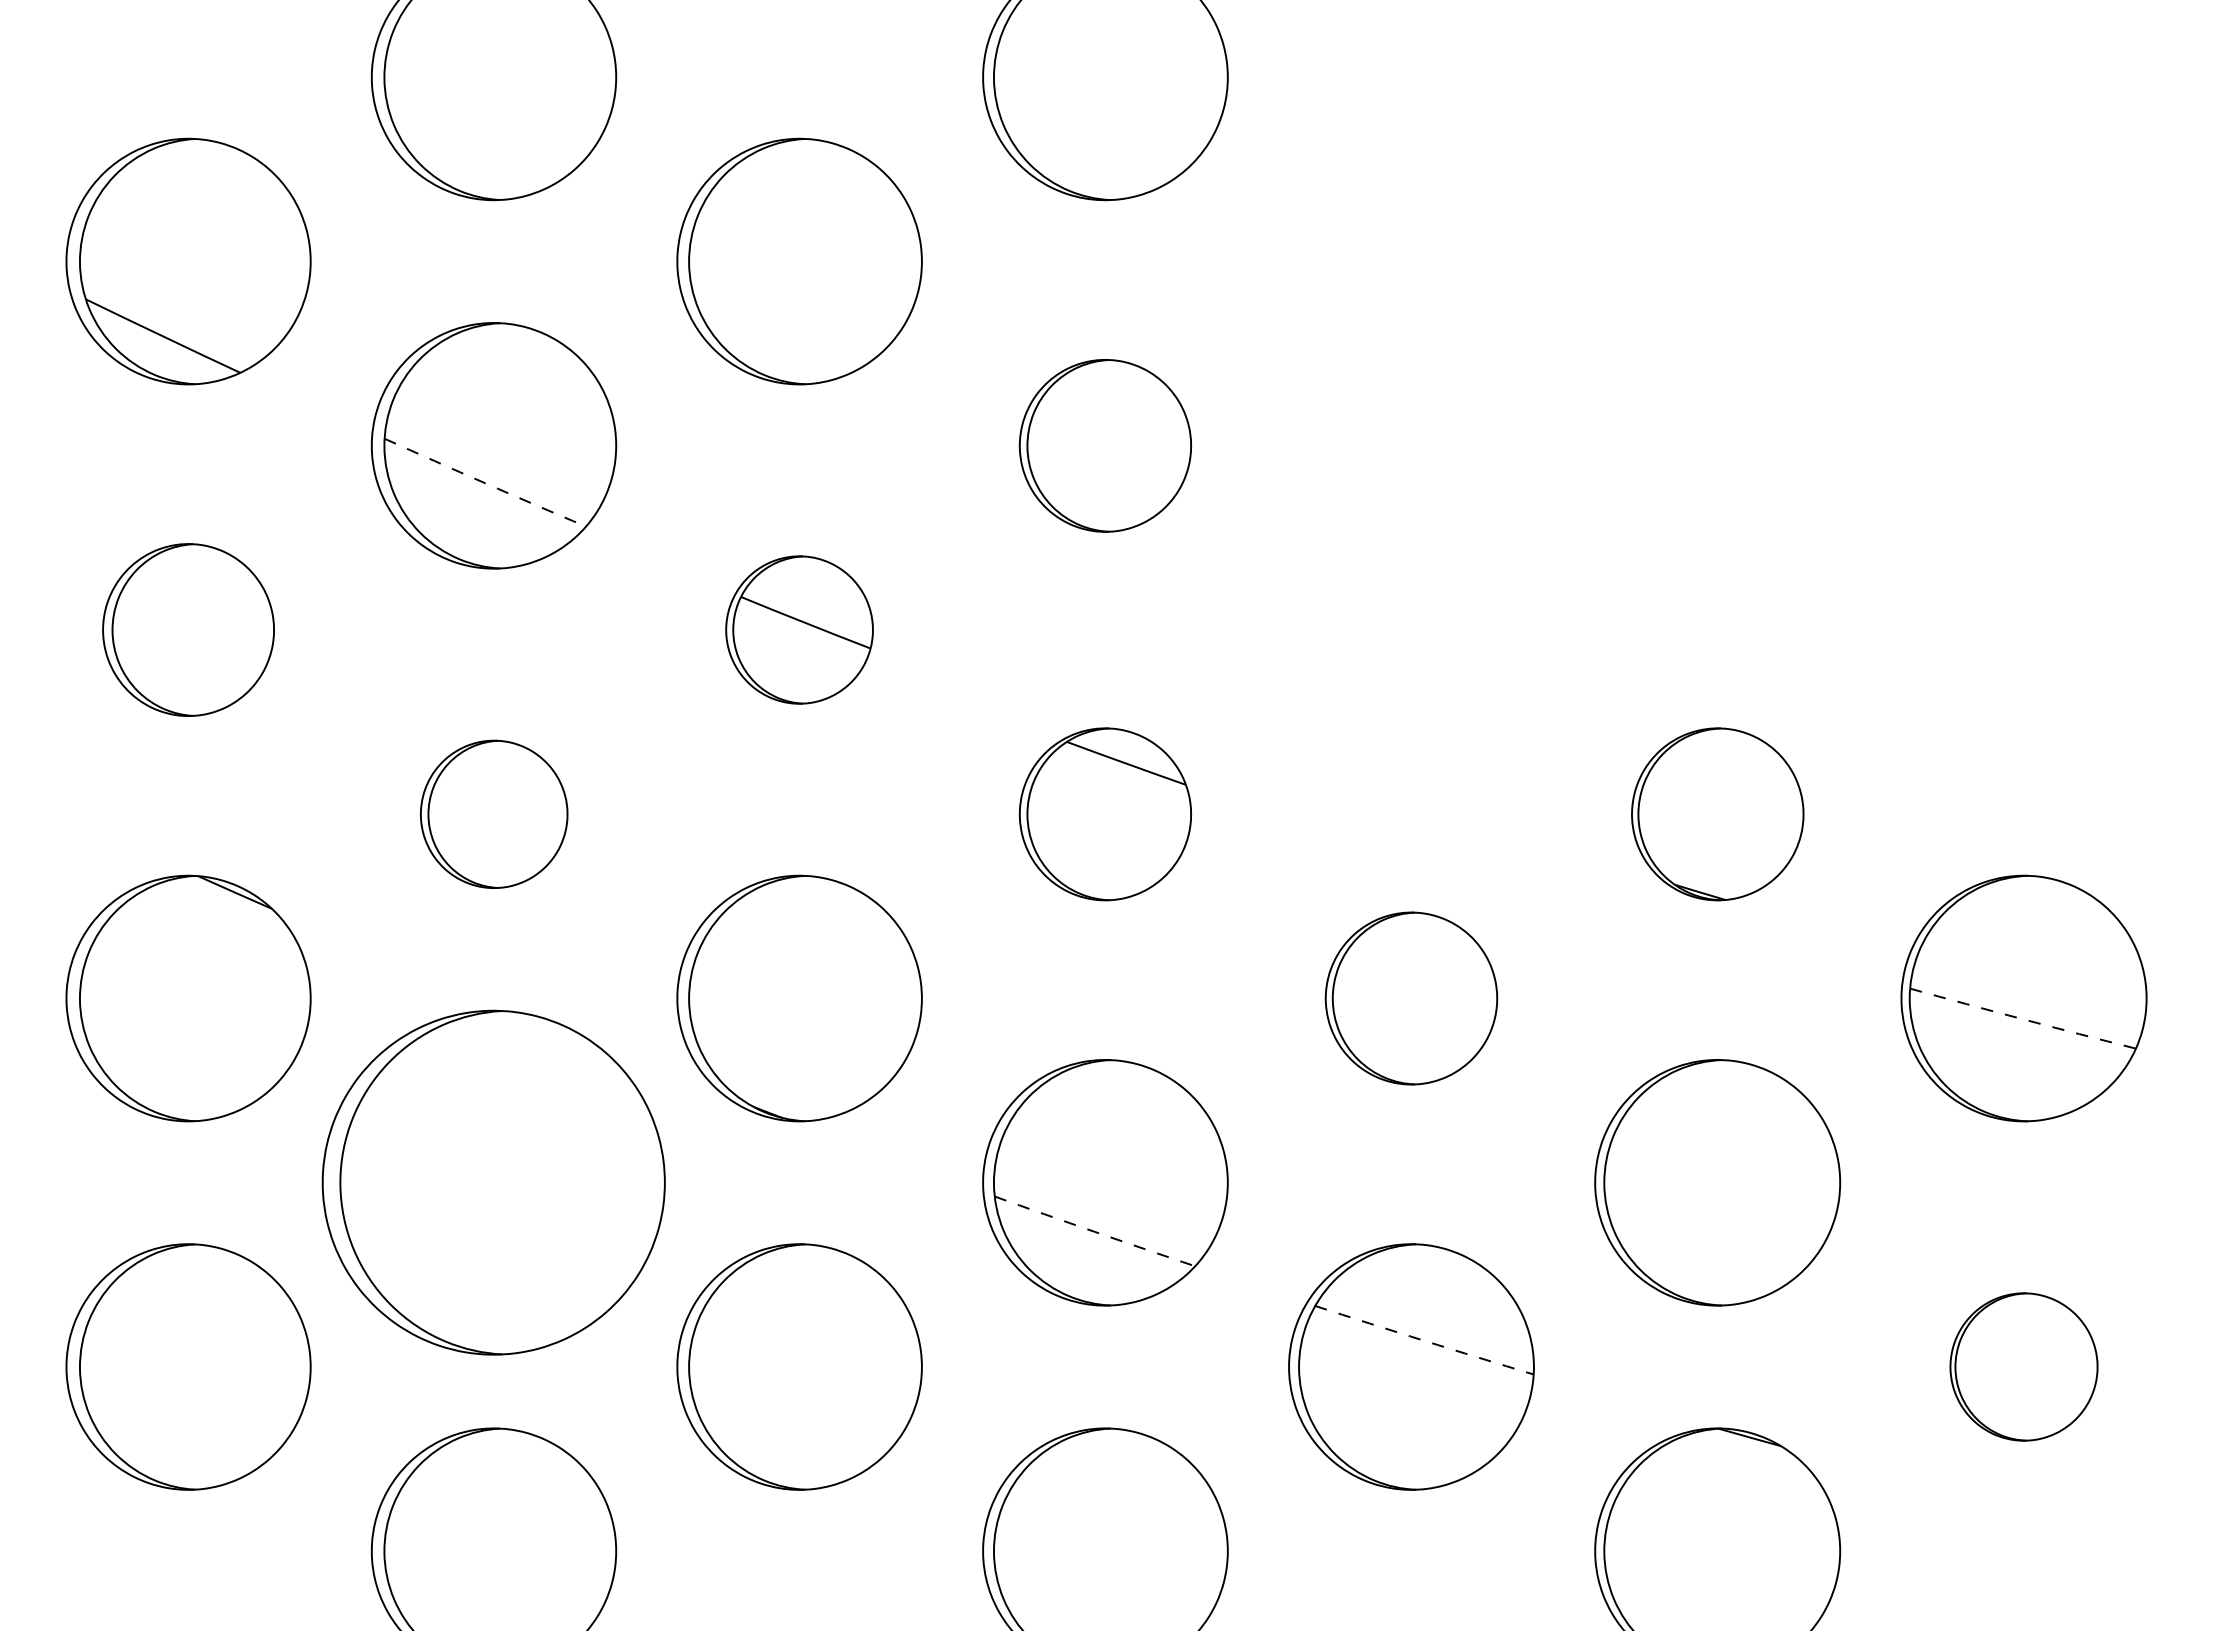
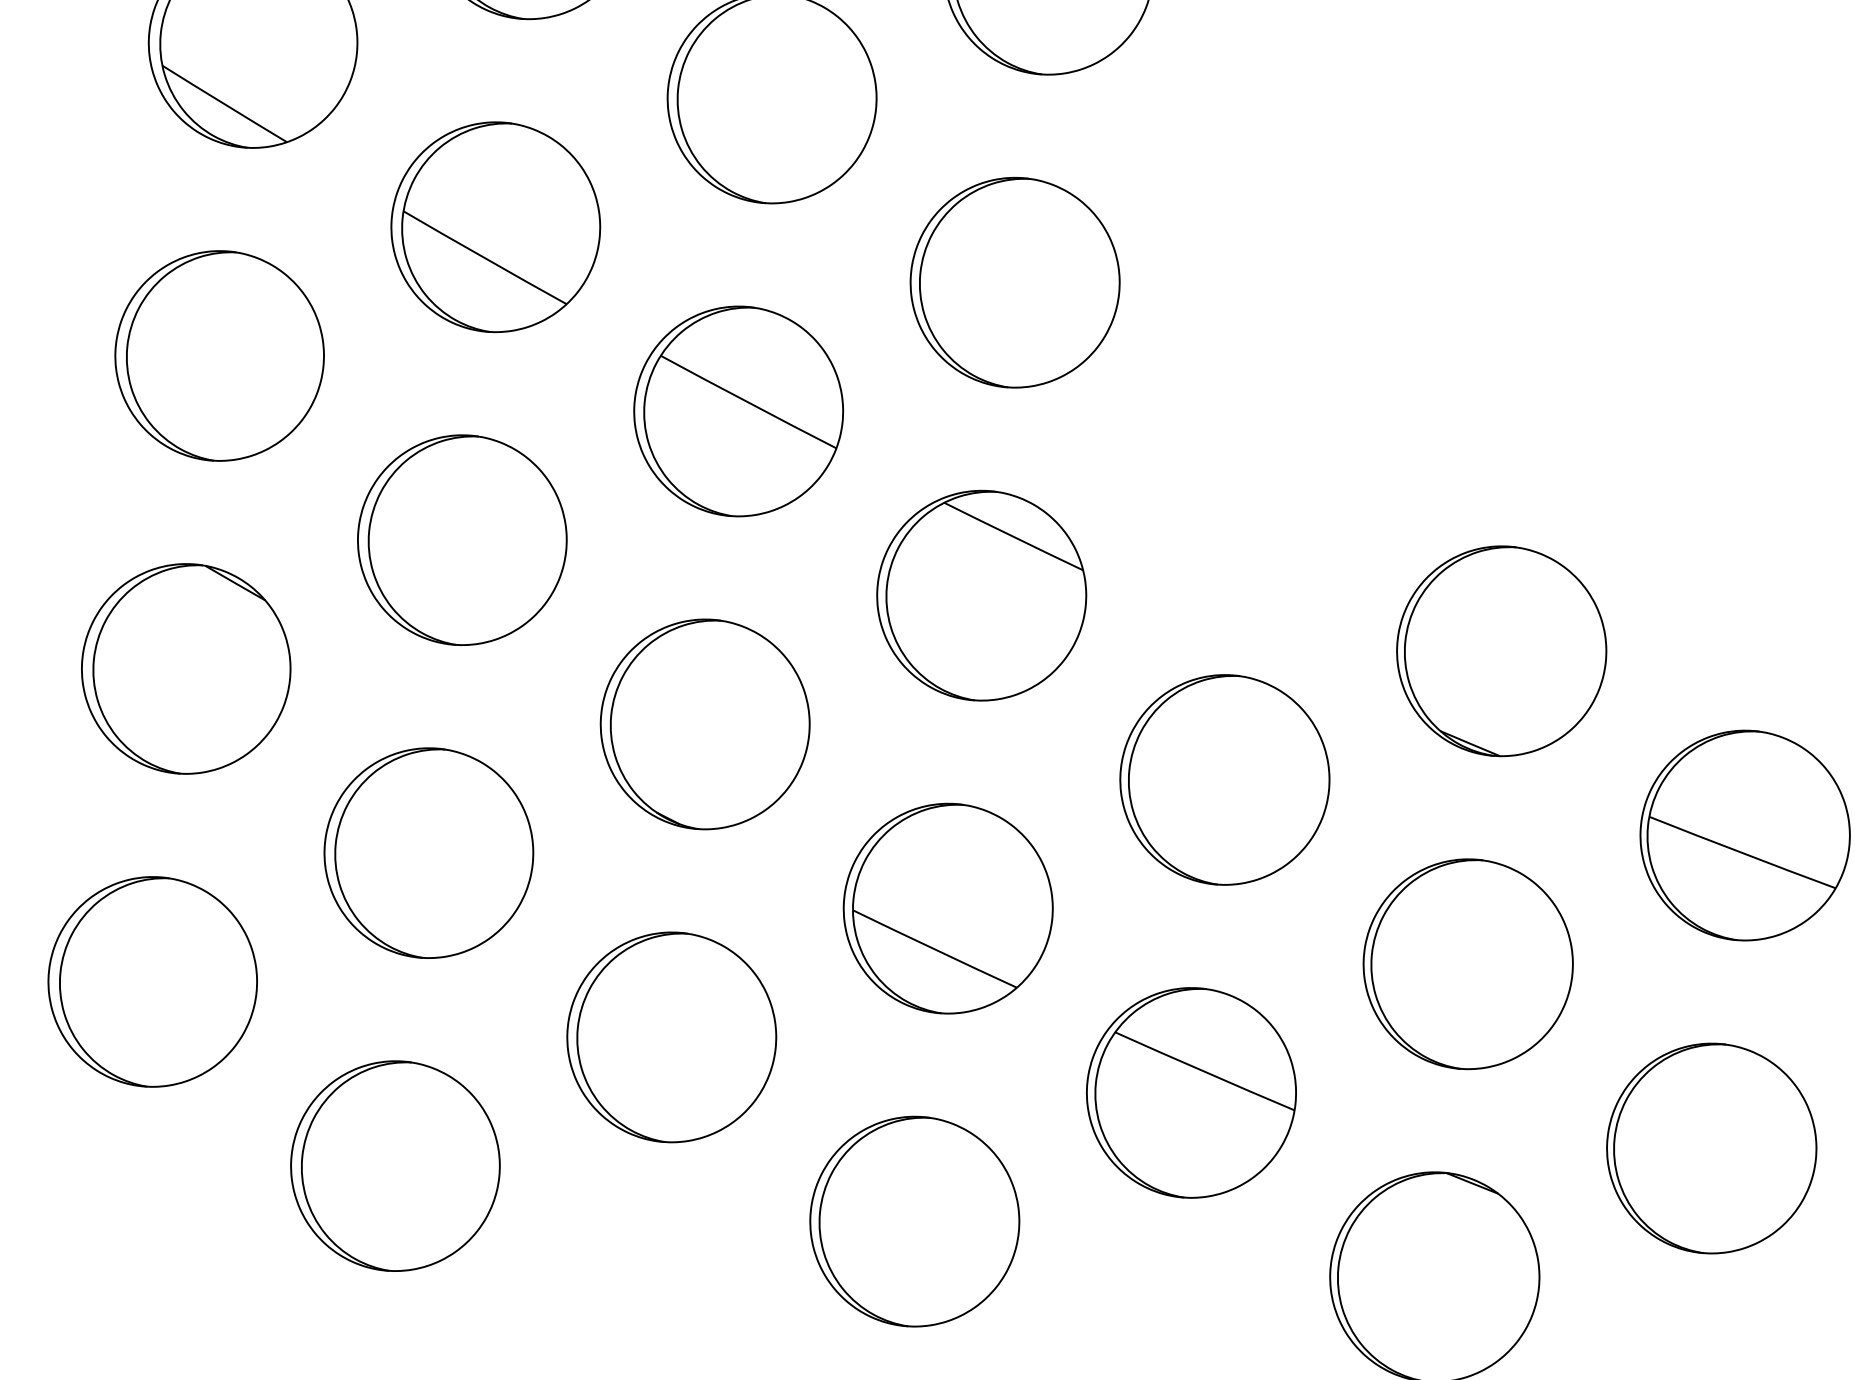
part: (1105, 445) -> (1015, 282), size x1.43
arc: (485, 483) -> (485, 258), dashed -> solid
part: (188, 629) -> (219, 355), size x1.43
part: (799, 629) -> (738, 410), size x1.67
part: (494, 814) -> (462, 540), size x1.67
part: (1105, 814) -> (981, 595), size x1.43
part: (1717, 814) -> (1501, 651), size x1.43
part: (1411, 998) -> (1224, 779), size x1.43
arc: (2022, 1019) -> (1741, 853), dashed -> solid
part: (494, 1182) -> (429, 852), size x0.71
arc: (1094, 1231) -> (934, 949), dashed -> solid
arc: (1424, 1340) -> (1204, 1071), dashed -> solid
part: (2023, 1366) -> (1711, 1148), size x1.67

